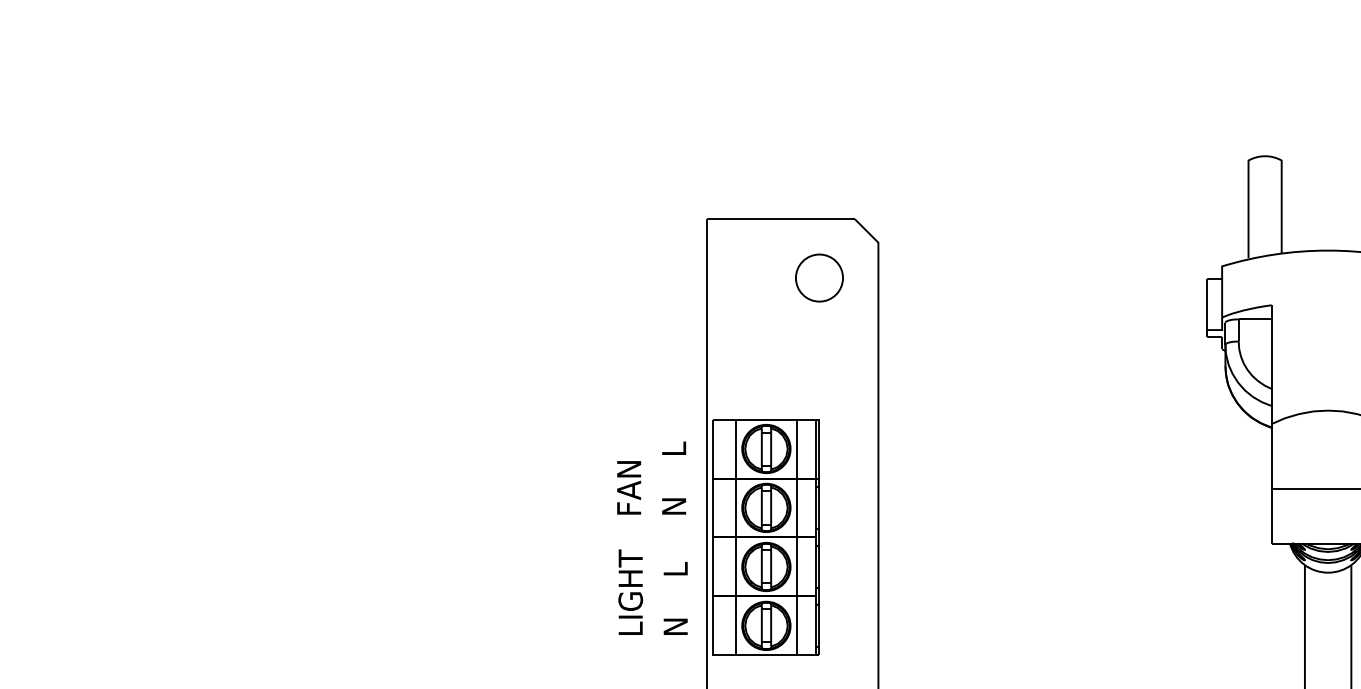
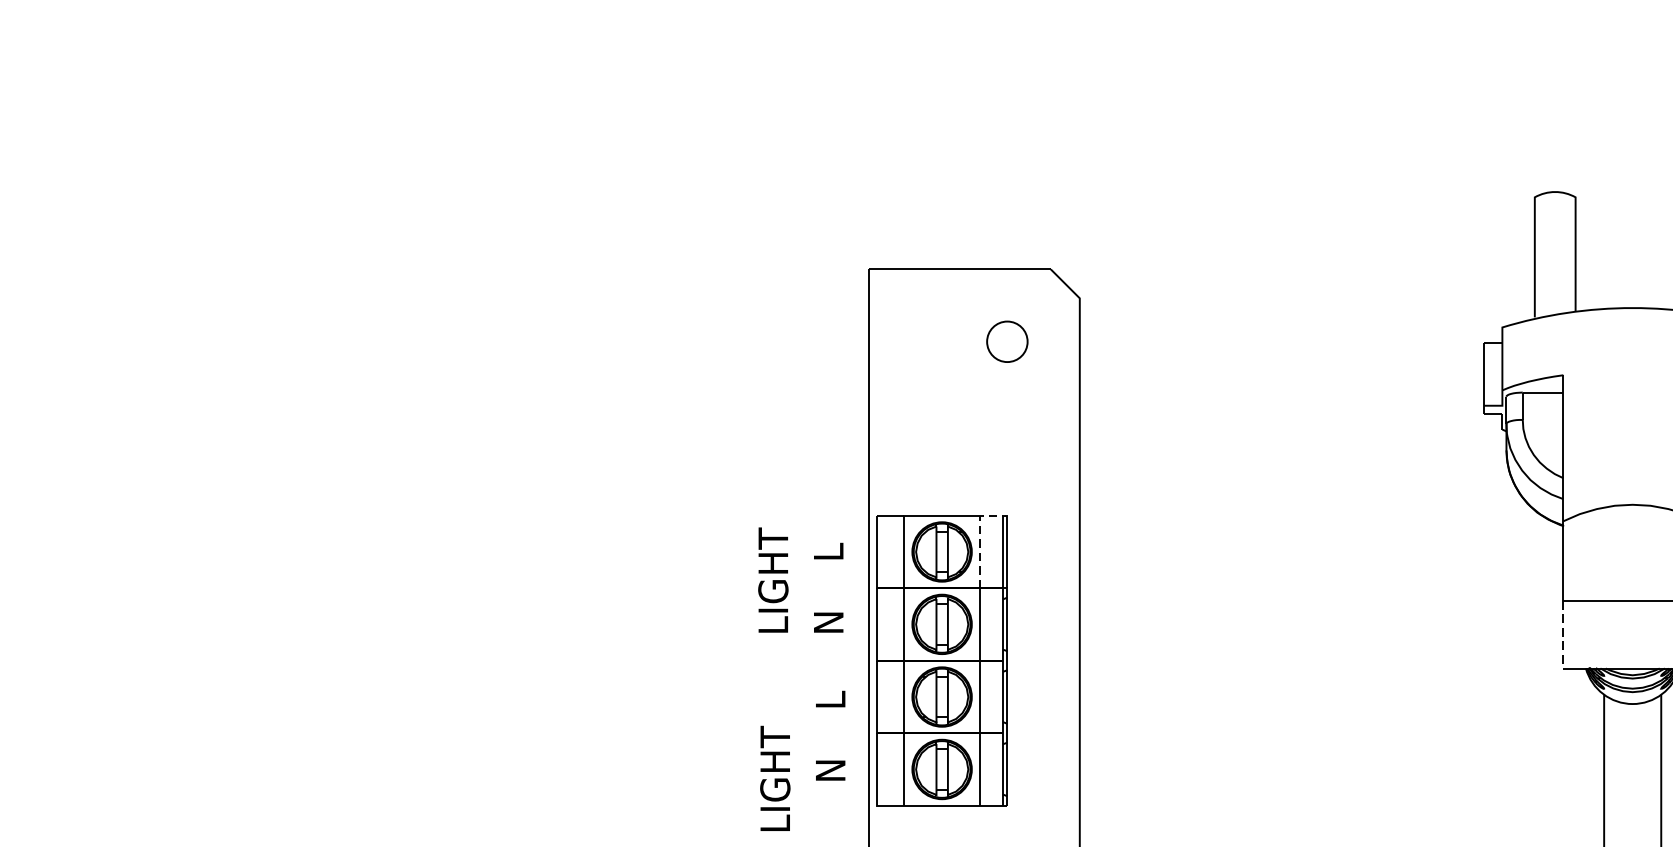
circle: (819, 277) -> (1007, 341), size x0.7
line: (797, 438) -> (980, 539), solid -> dashed
text: (628, 470) -> (772, 578), FAN -> LIGHT
line: (1271, 516) -> (1563, 634), solid -> dashed
text: (630, 591) -> (775, 777), moved

